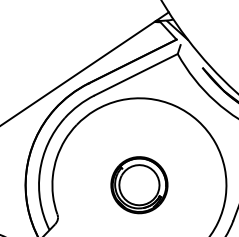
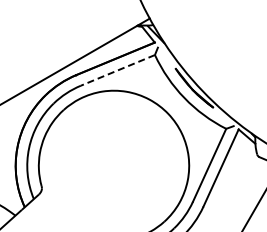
line: (135, 74) -> (117, 70), solid -> dashed
part: (138, 184) -> (113, 165), removed

